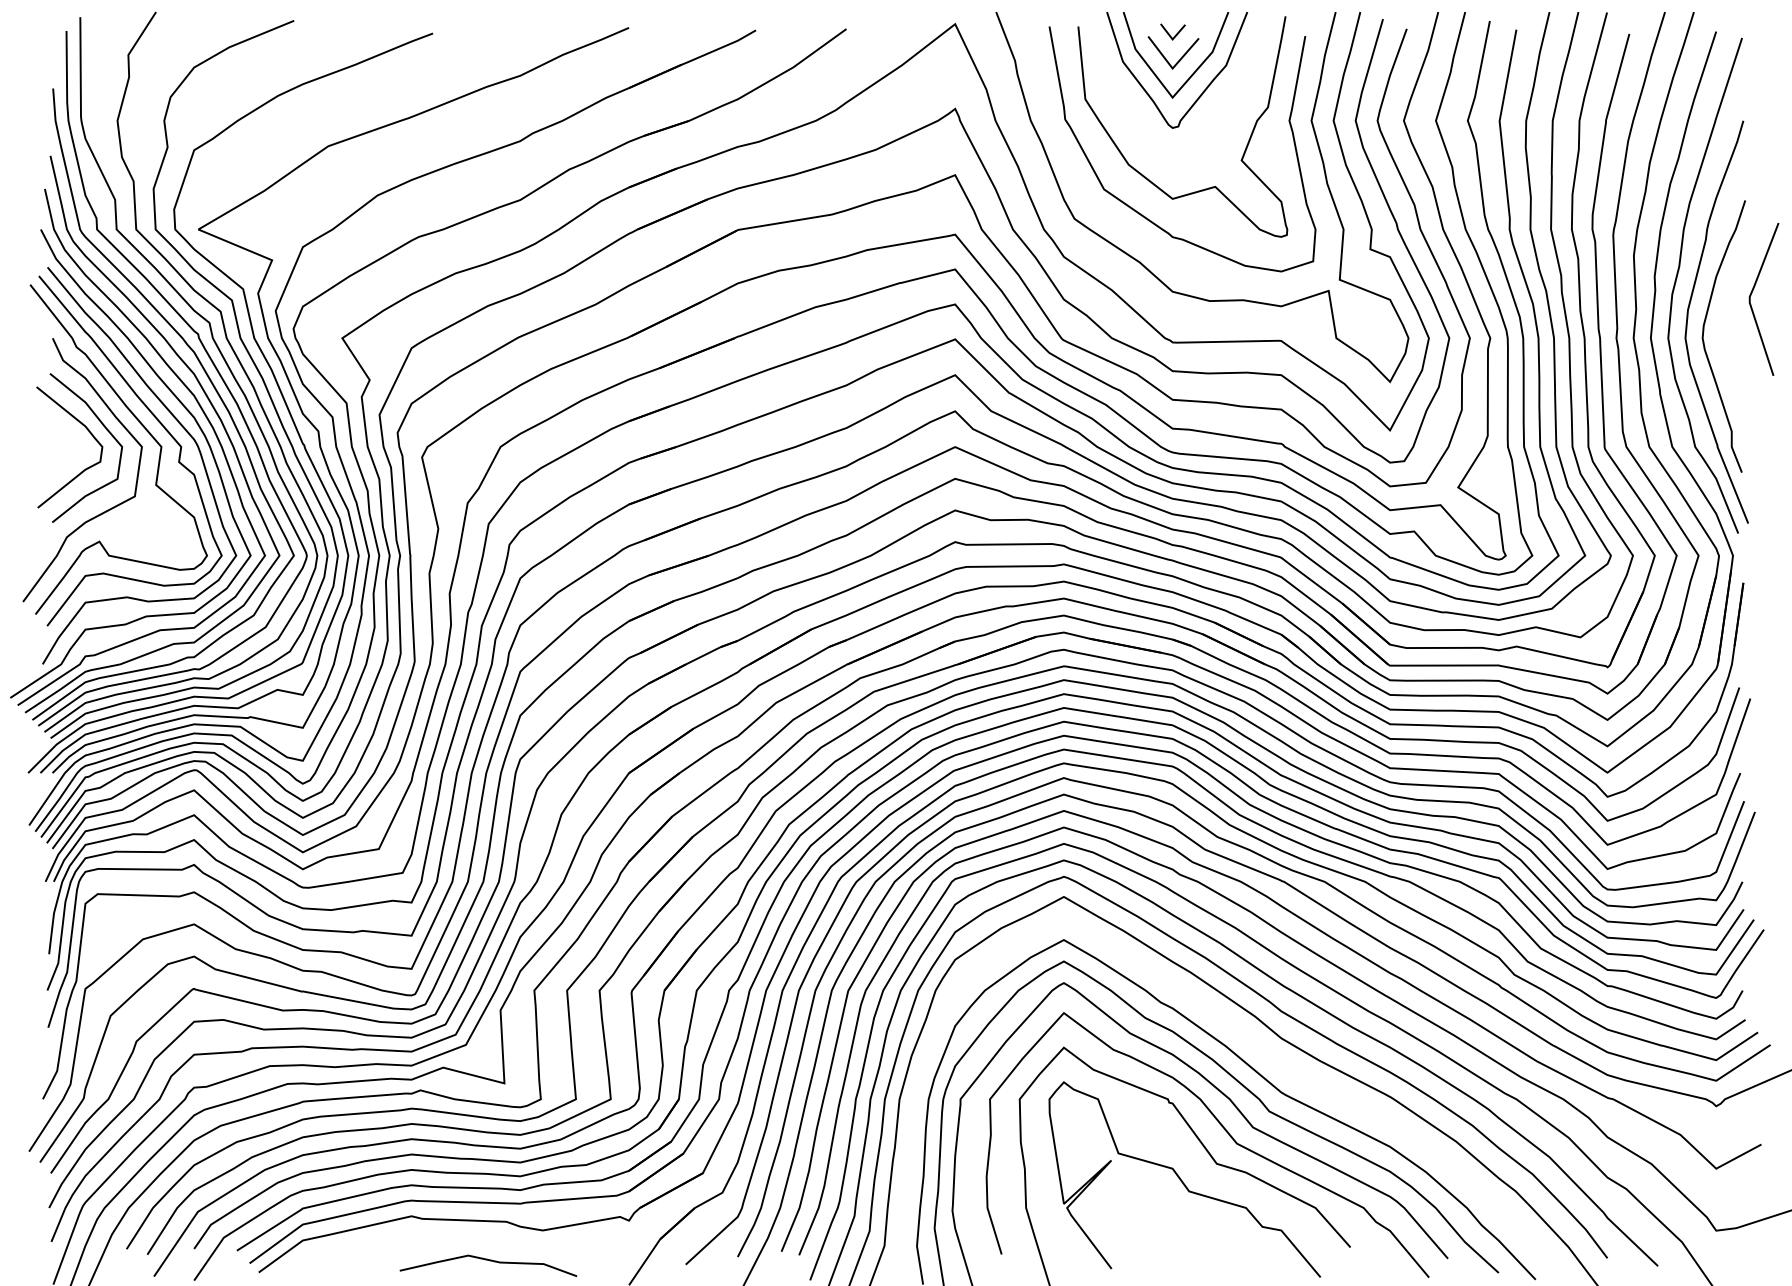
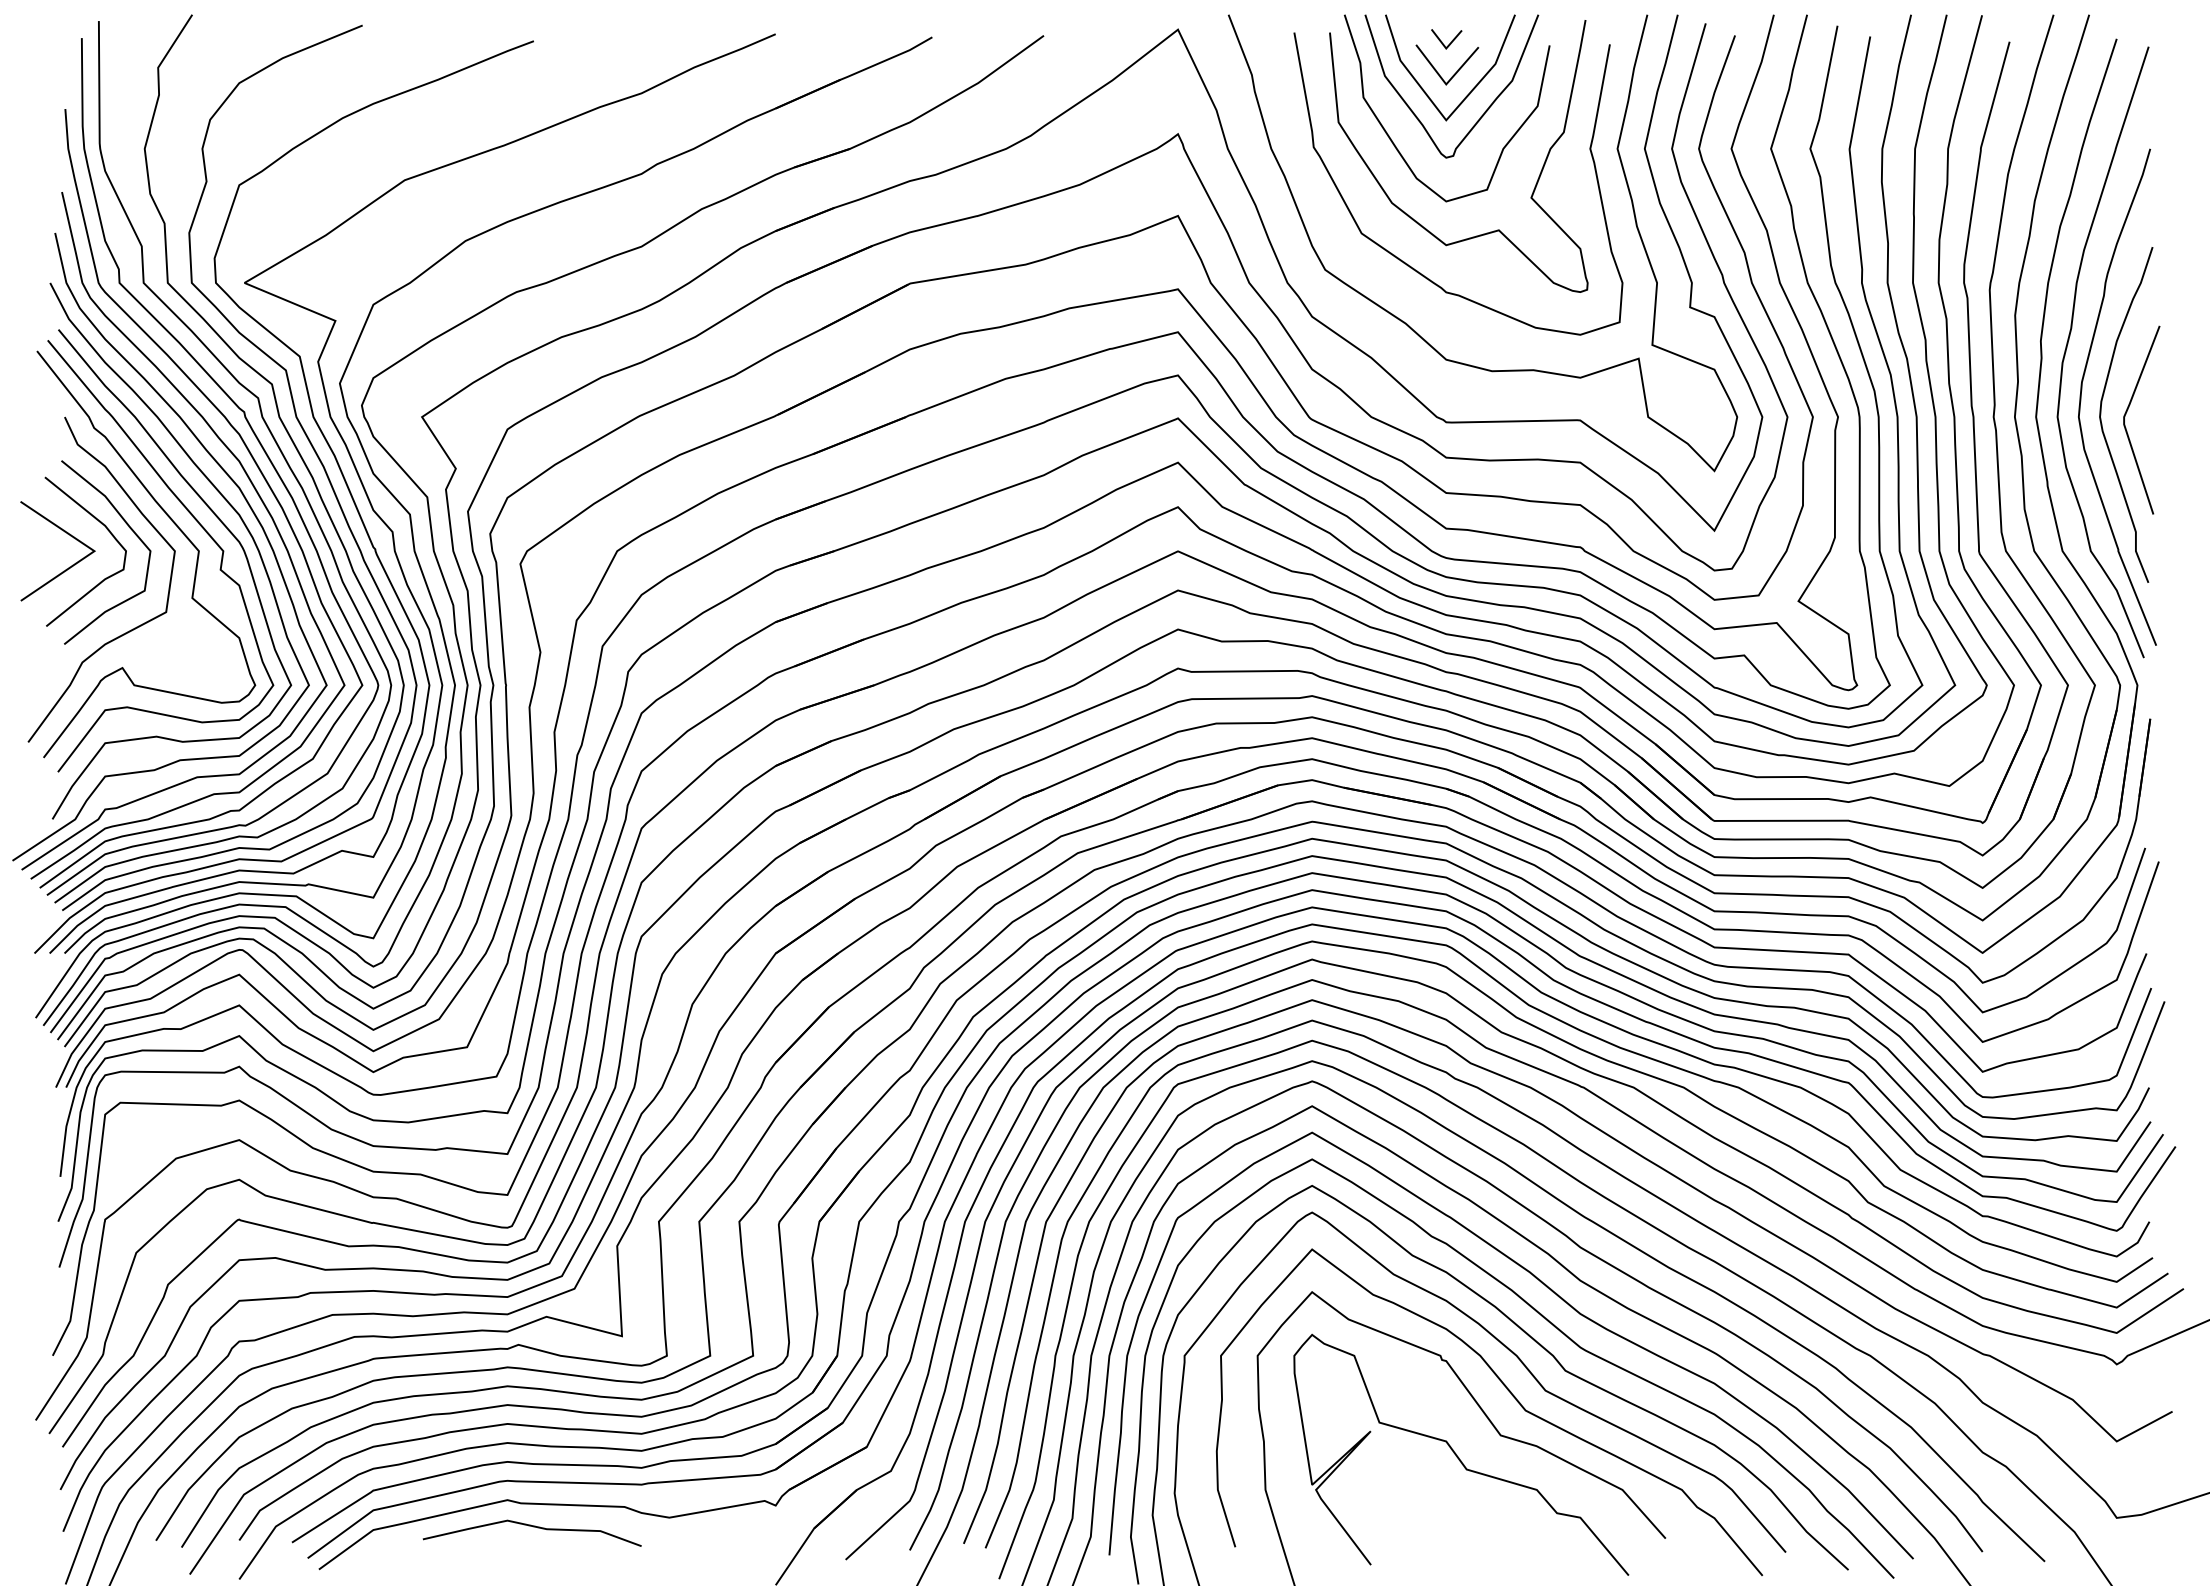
curve: (1131, 117) -> (1395, 144), added
line: (1752, 293) -> (2127, 412), moved
line: (56, 459) -> (69, 566), added
curve: (1258, 1047) -> (1552, 1292), added
curve: (489, 1261) -> (533, 1527), moved

